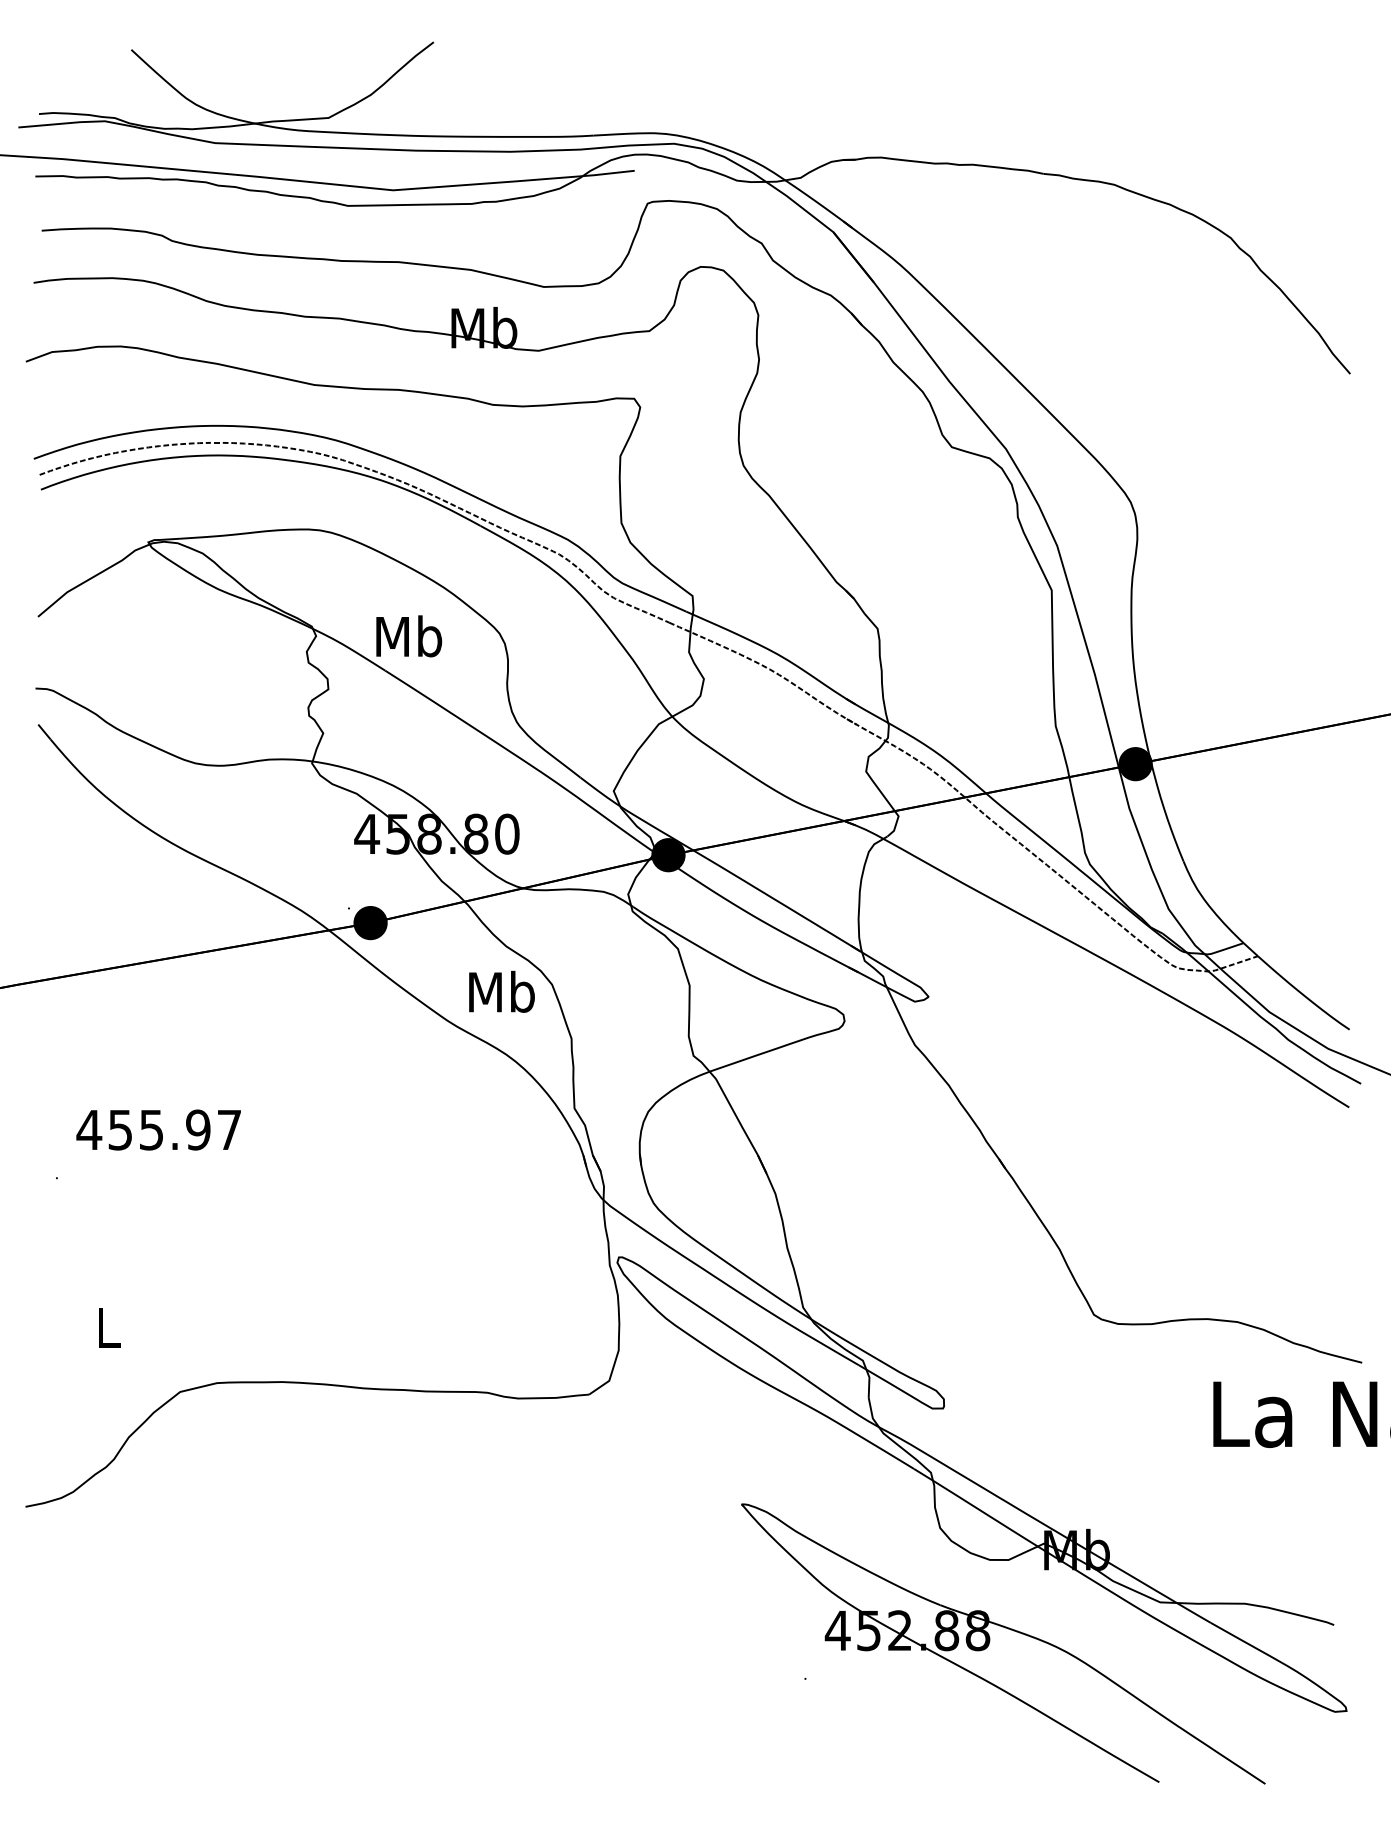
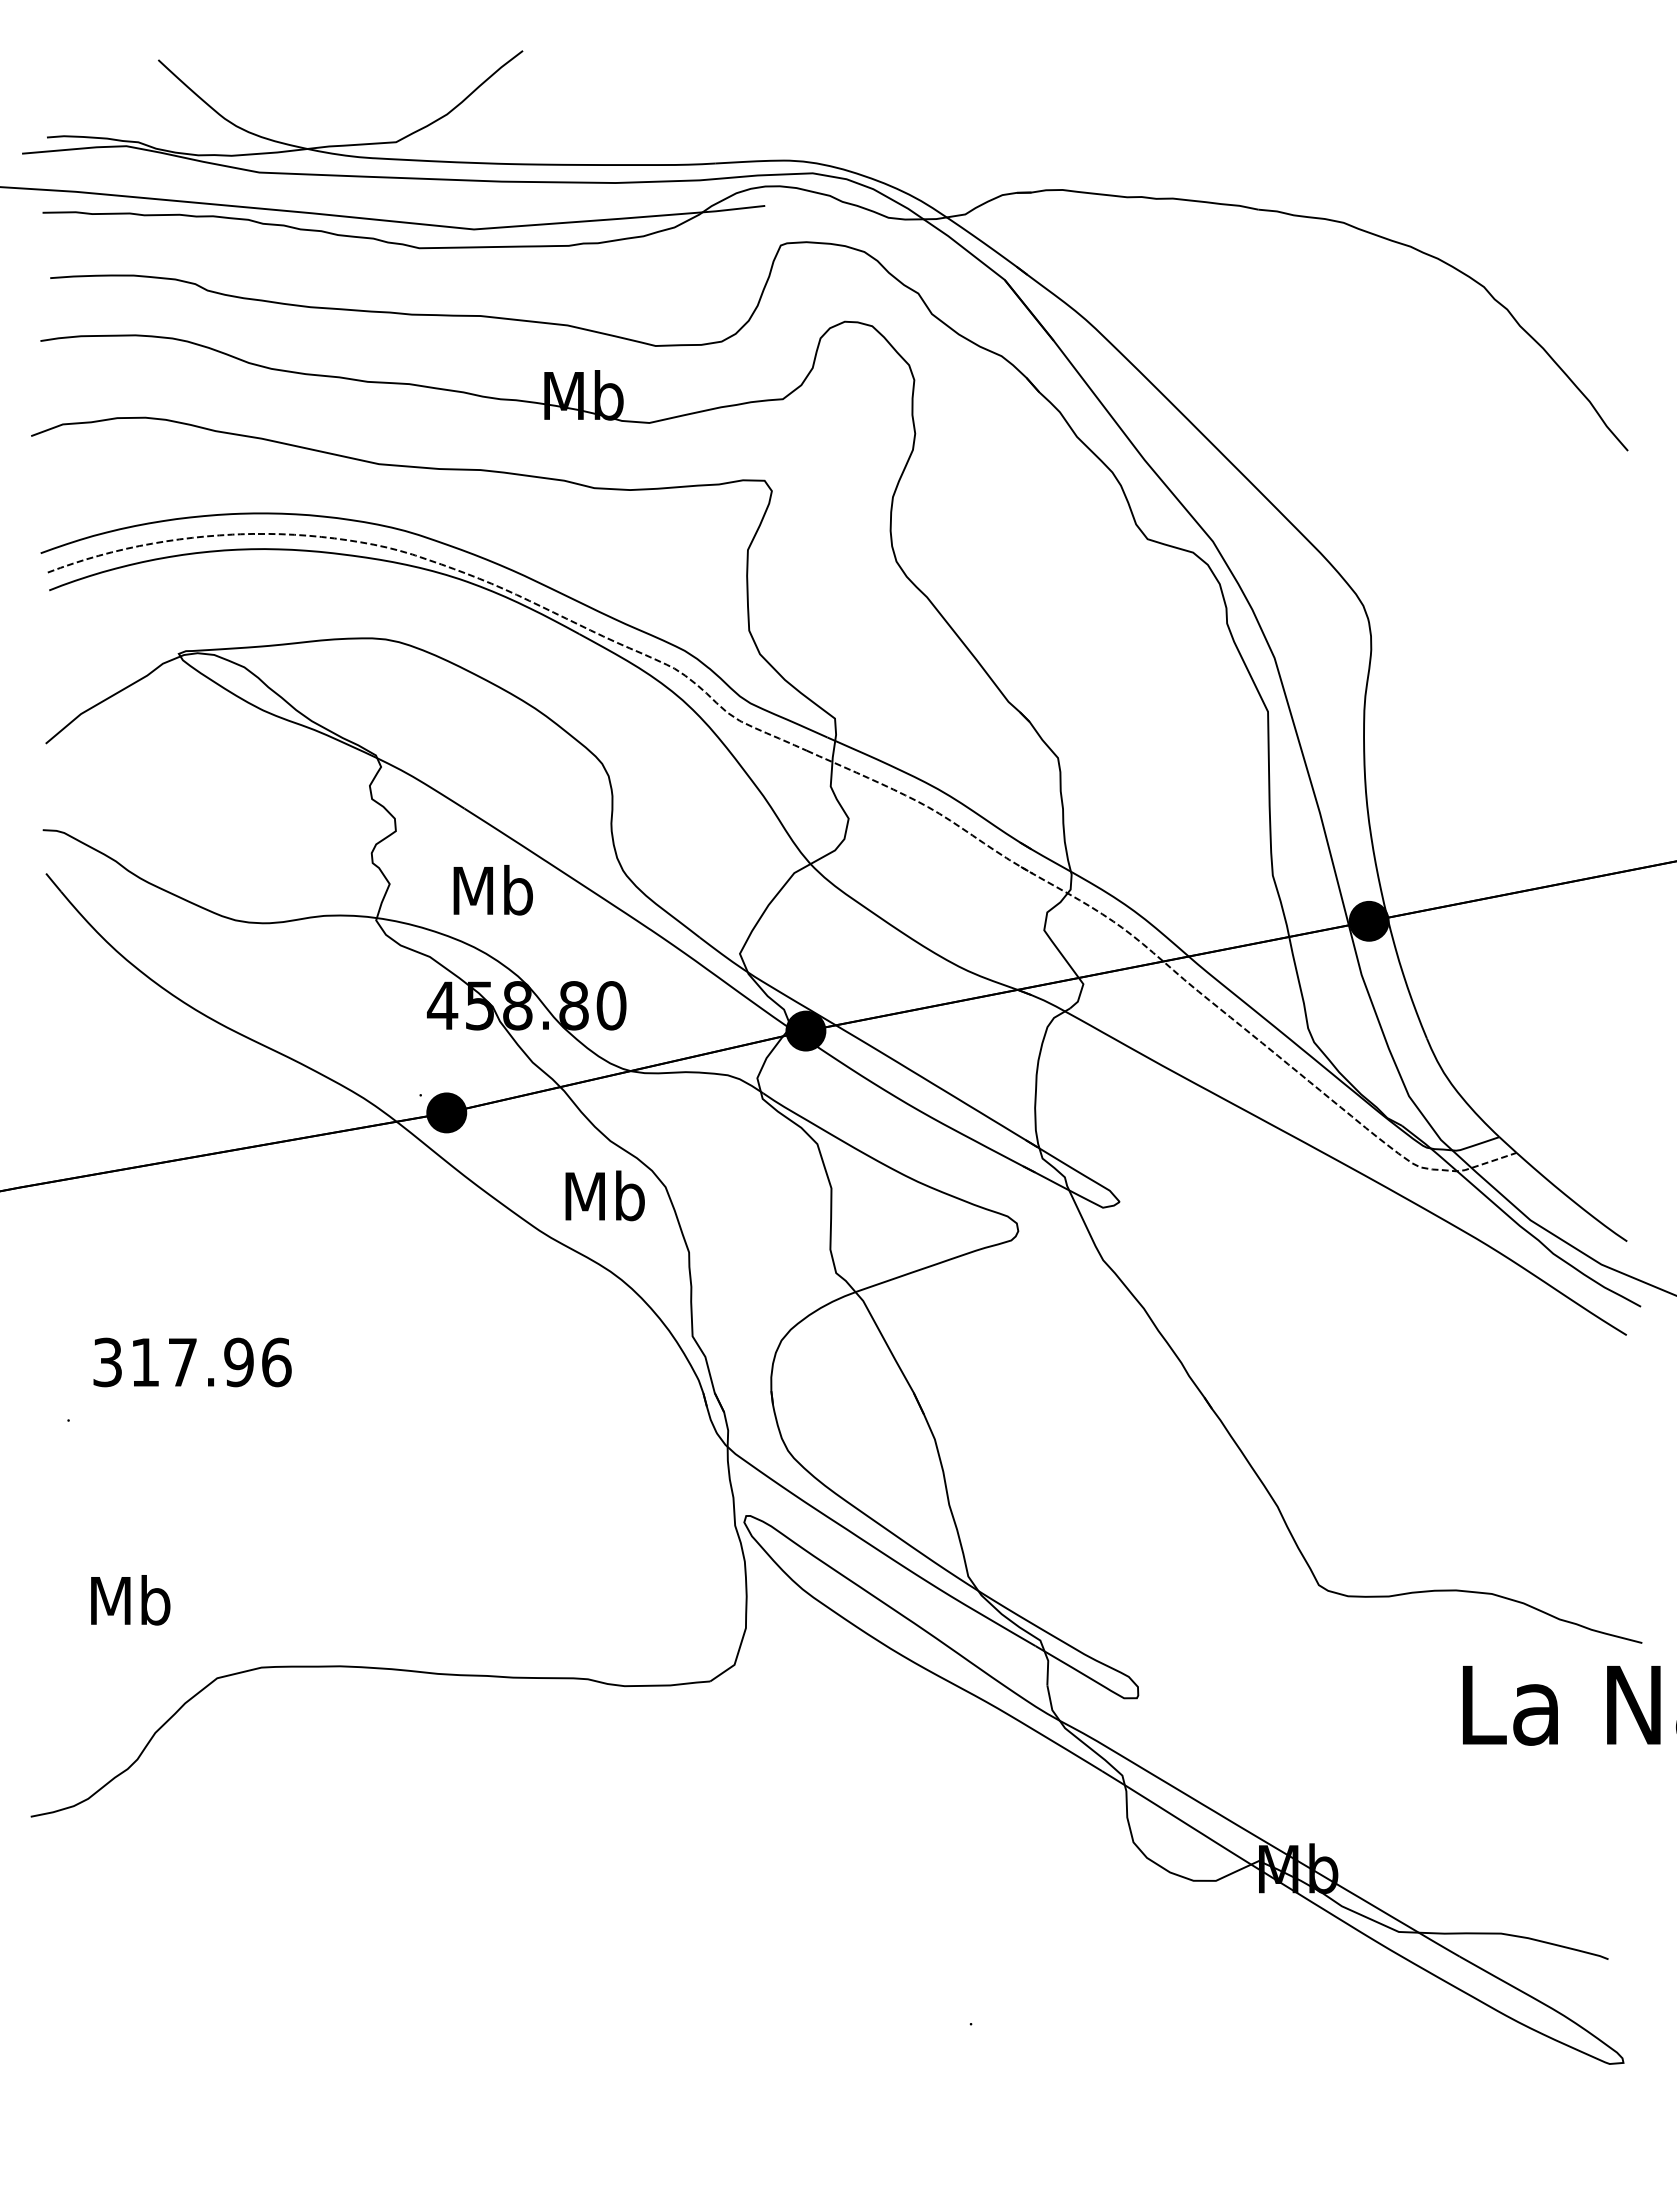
text: (408, 636) -> (492, 890), moved
text: (158, 1130) -> (191, 1362), 455.97 -> 317.96
text: (108, 1327) -> (130, 1600), L -> Mb
part: (989, 1643) -> (1193, 1981), removed

